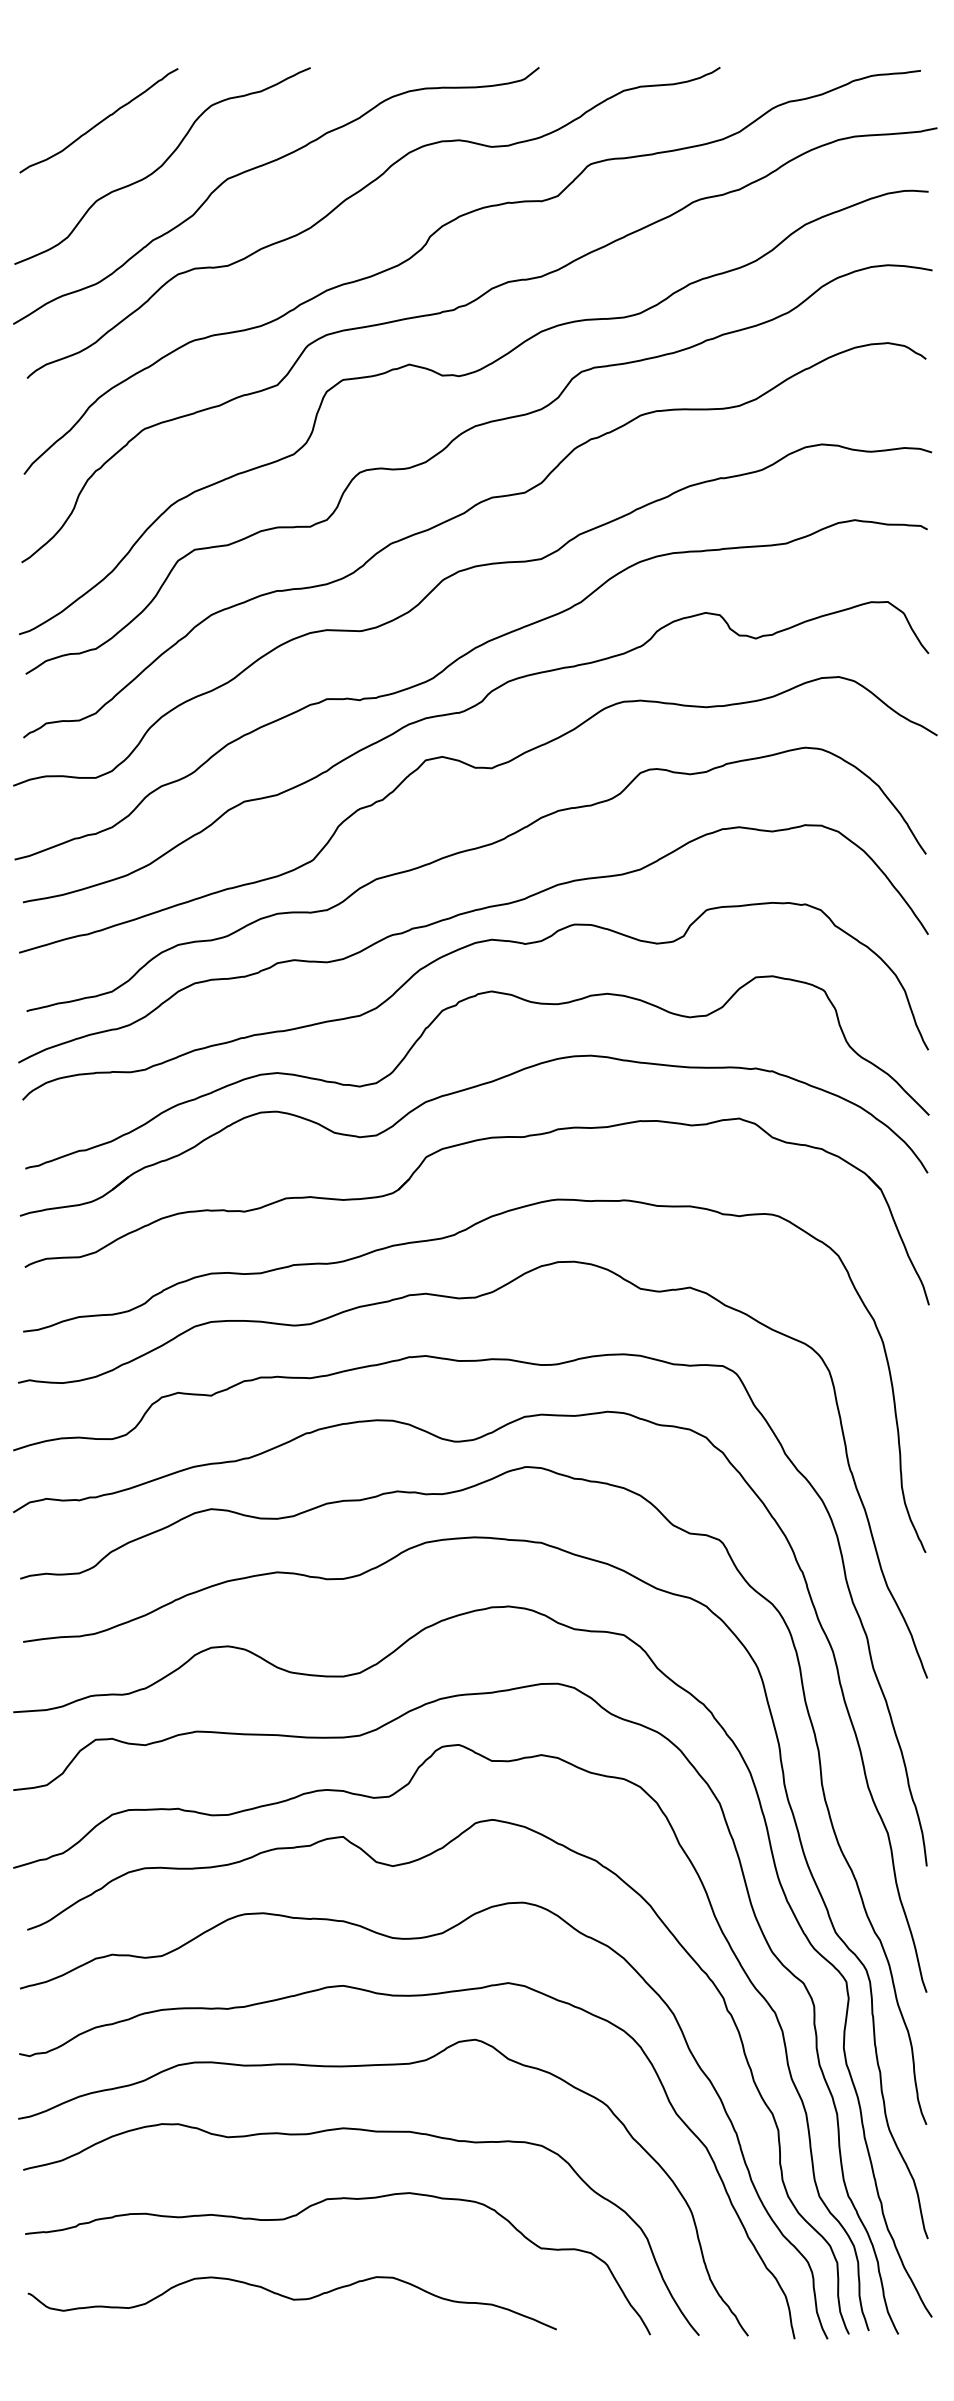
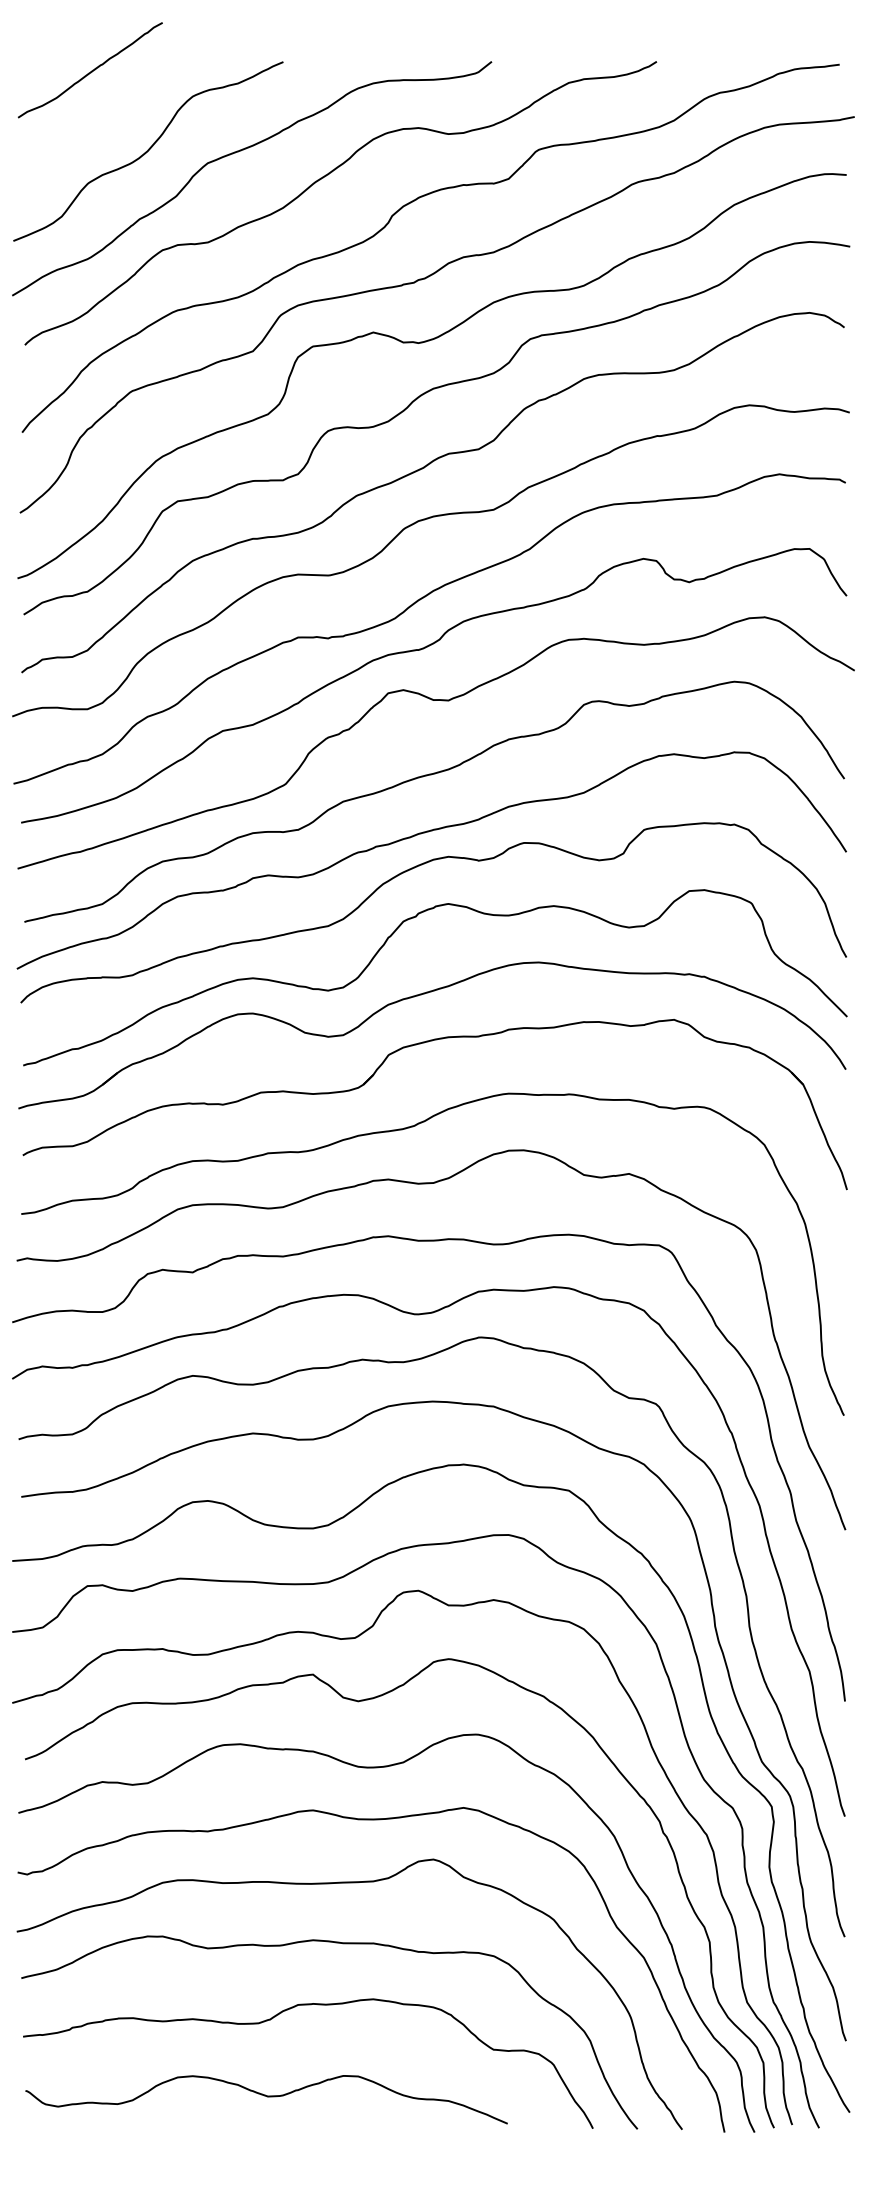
curve: (99, 122) -> (90, 71), moved

